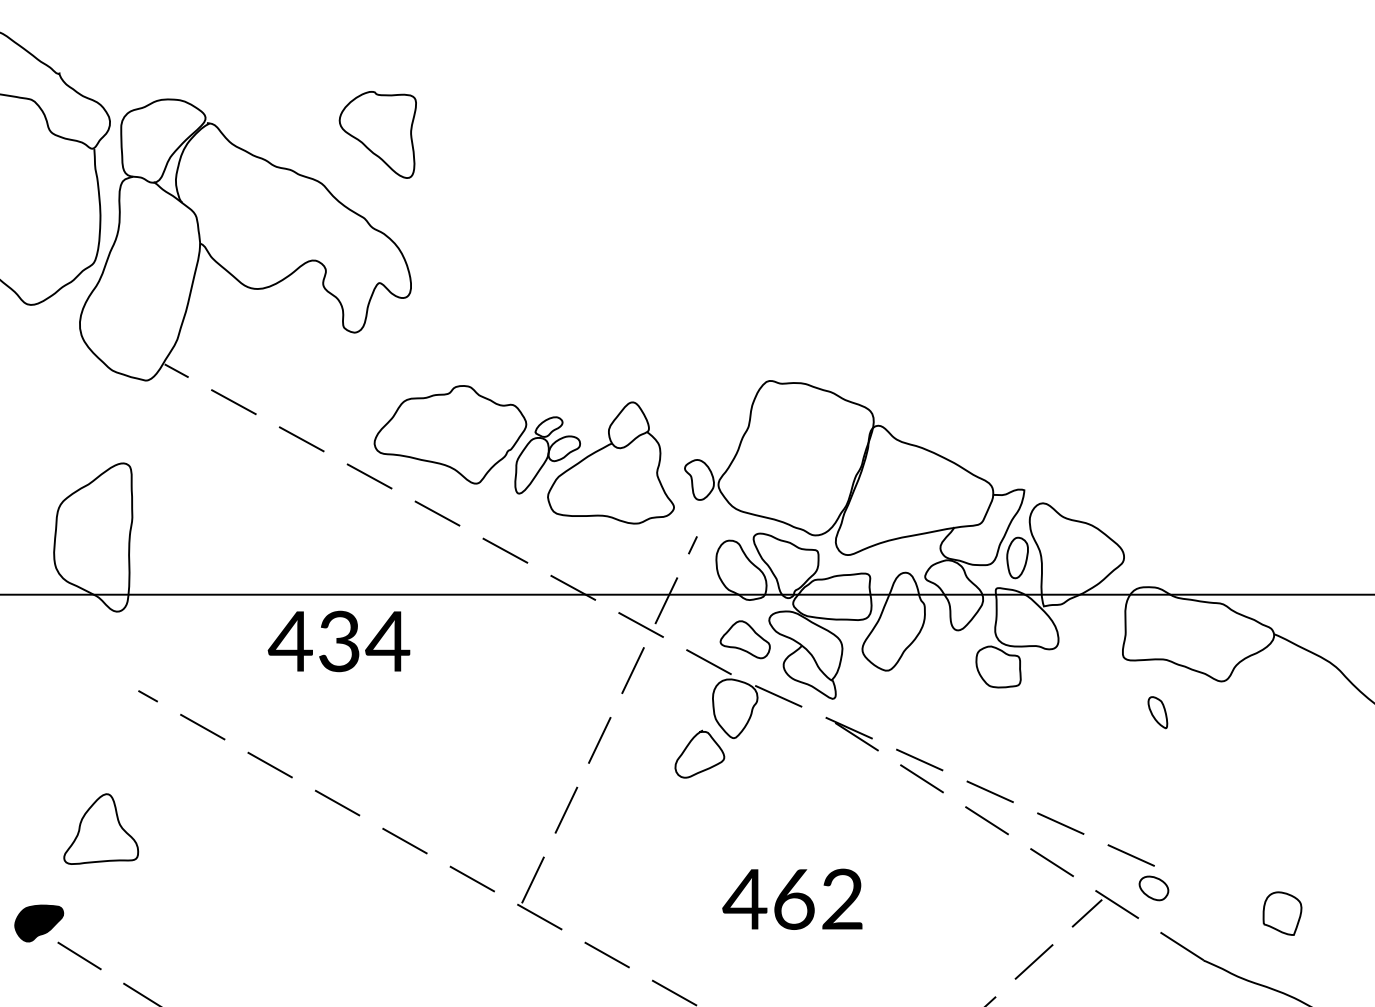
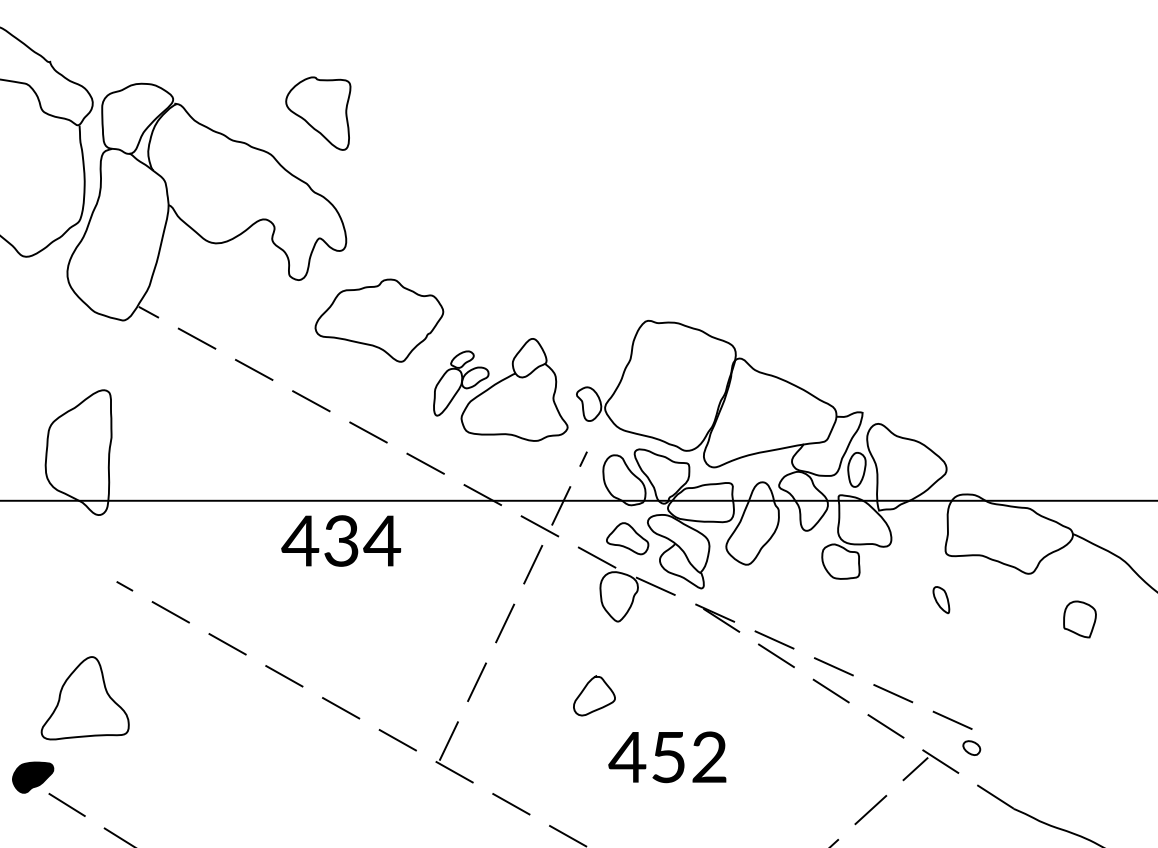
part: (450, 434) -> (379, 320), moved
text: (338, 641) -> (340, 541), moved
part: (1157, 712) -> (941, 599), moved
curve: (688, 746) -> (584, 689), moved
part: (101, 828) -> (85, 697), size x1.4
part: (1153, 888) -> (971, 748), size x0.7
text: (794, 899) -> (669, 757), 462 -> 452
part: (1282, 913) -> (1079, 619), moved

